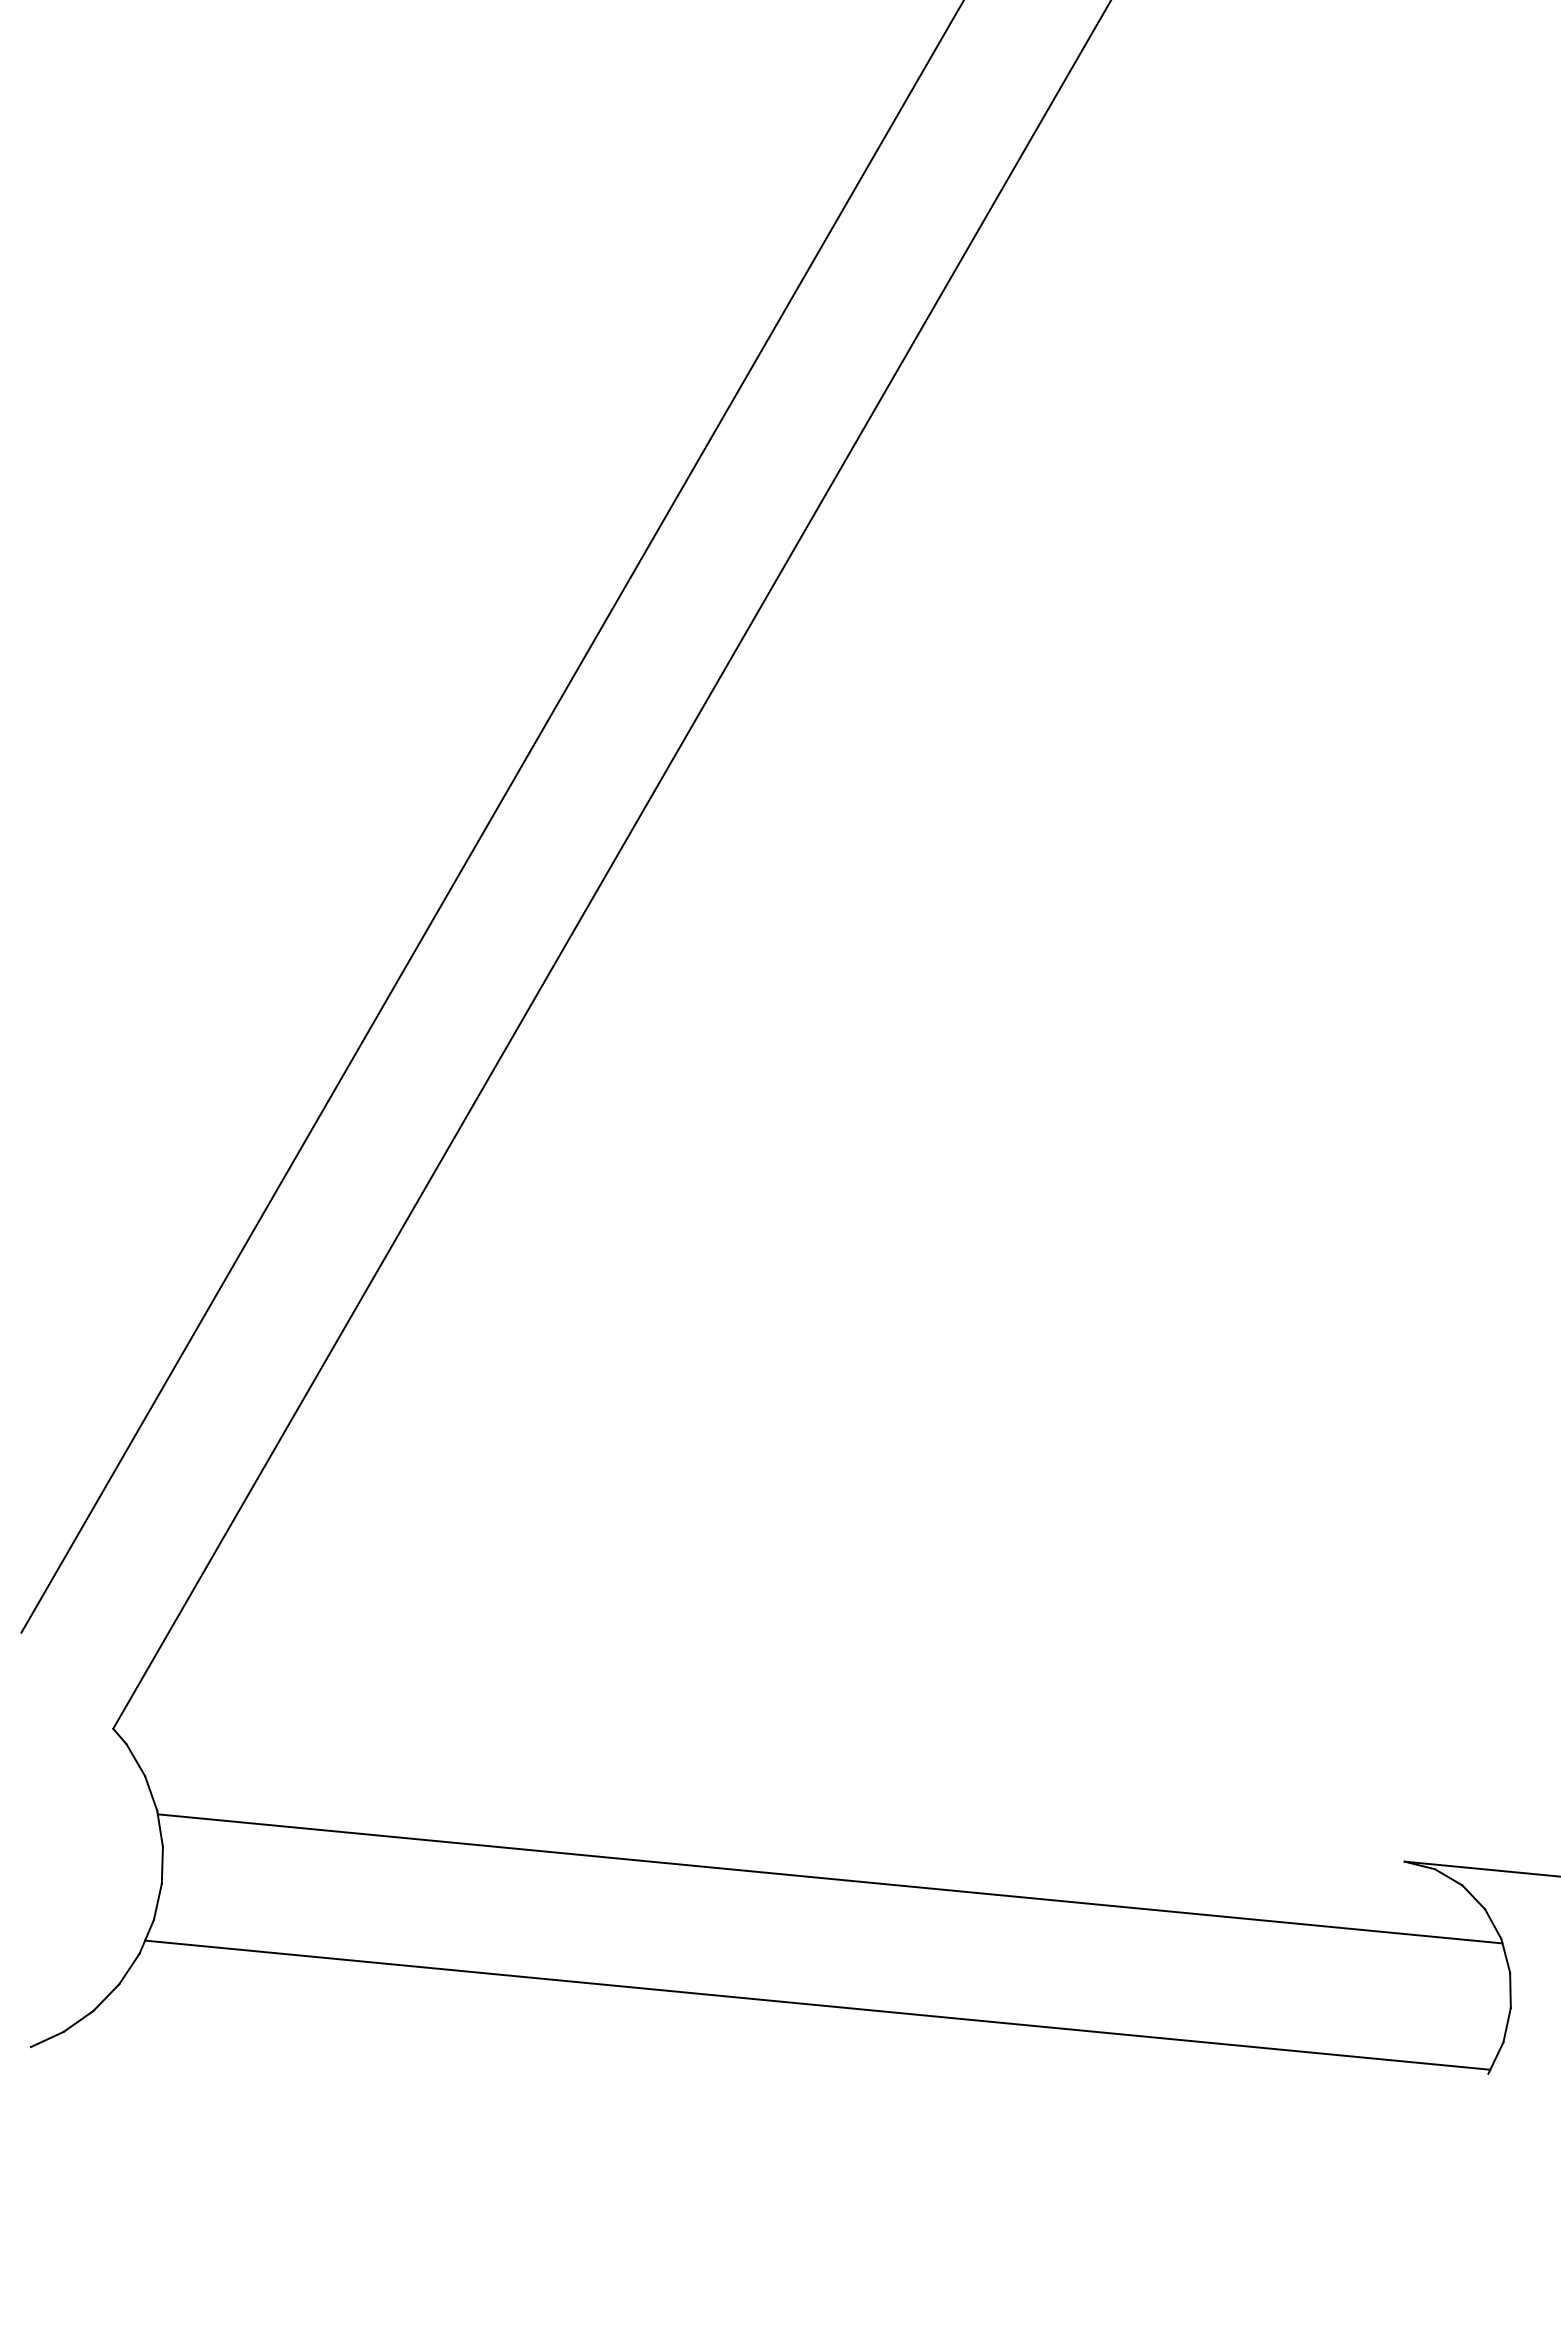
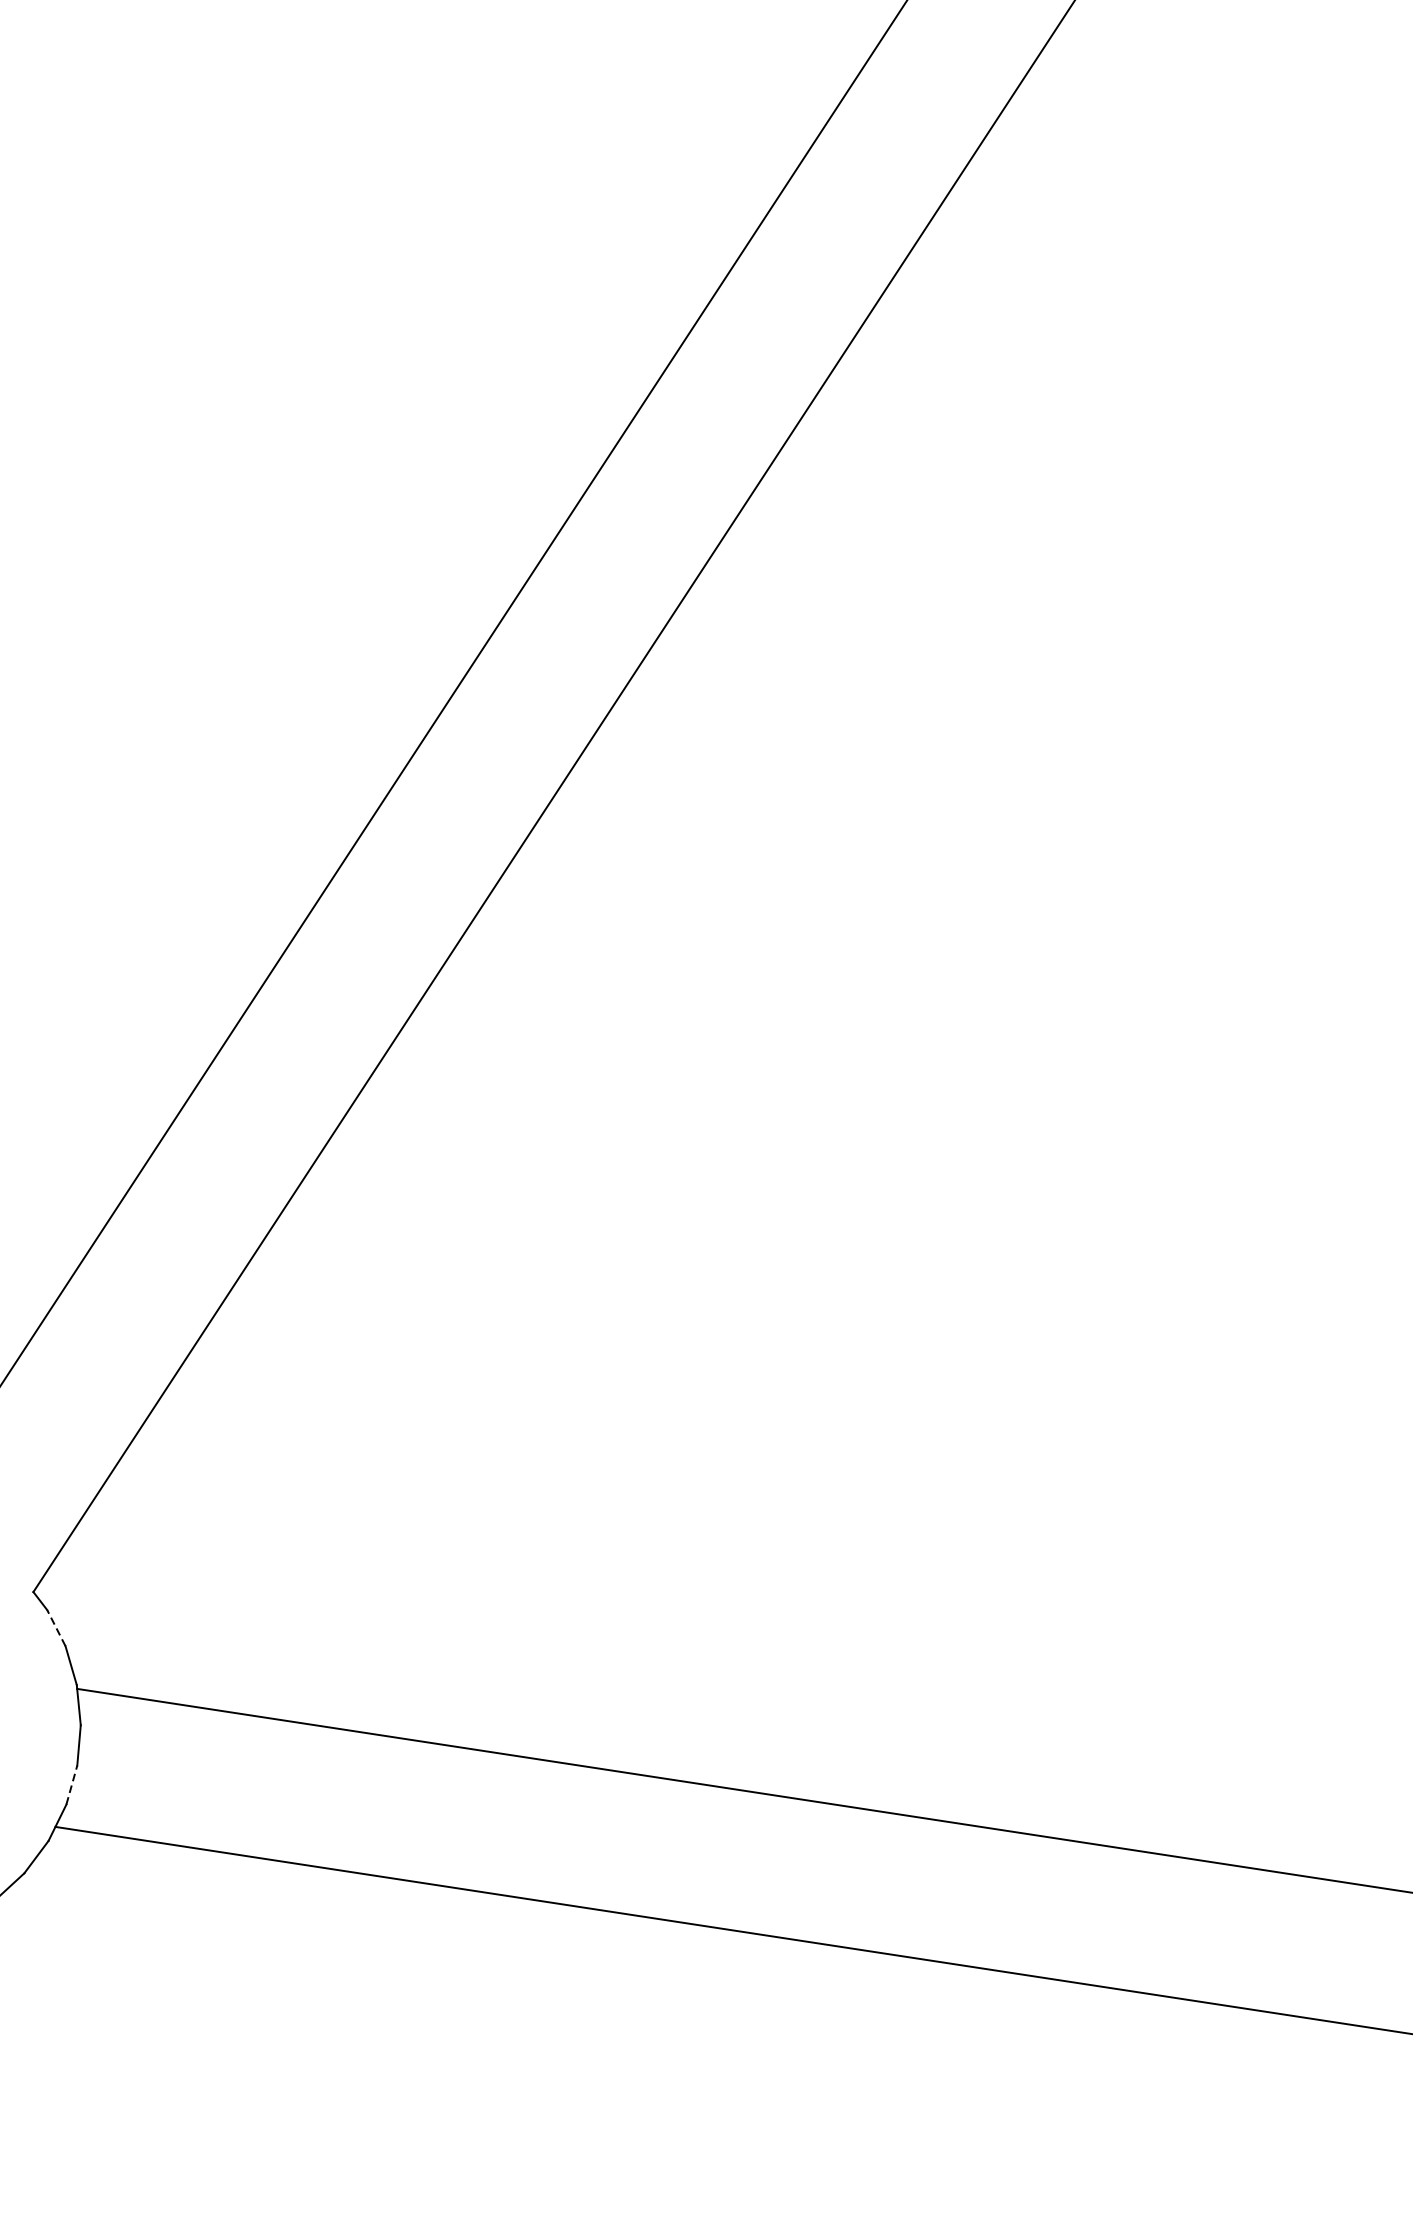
line: (135, 1759) -> (56, 1627), solid -> dashed
line: (157, 1901) -> (71, 1784), solid -> dashed

